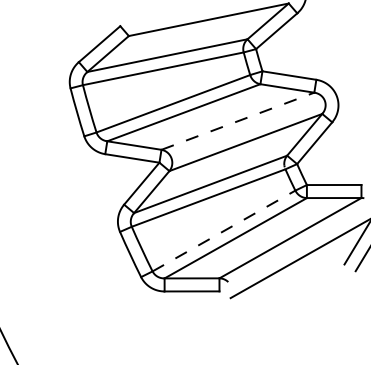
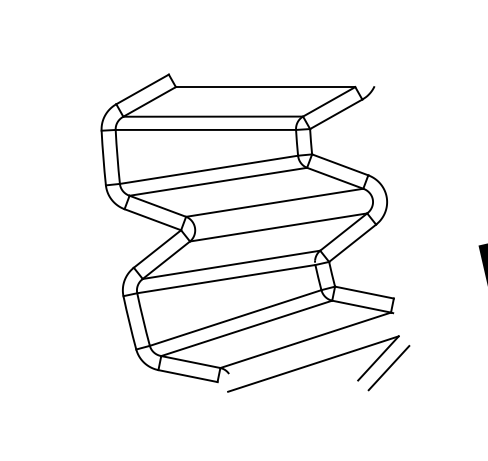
line: (237, 121) -> (274, 202), dashed -> solid
line: (224, 230) -> (236, 317), dashed -> solid

